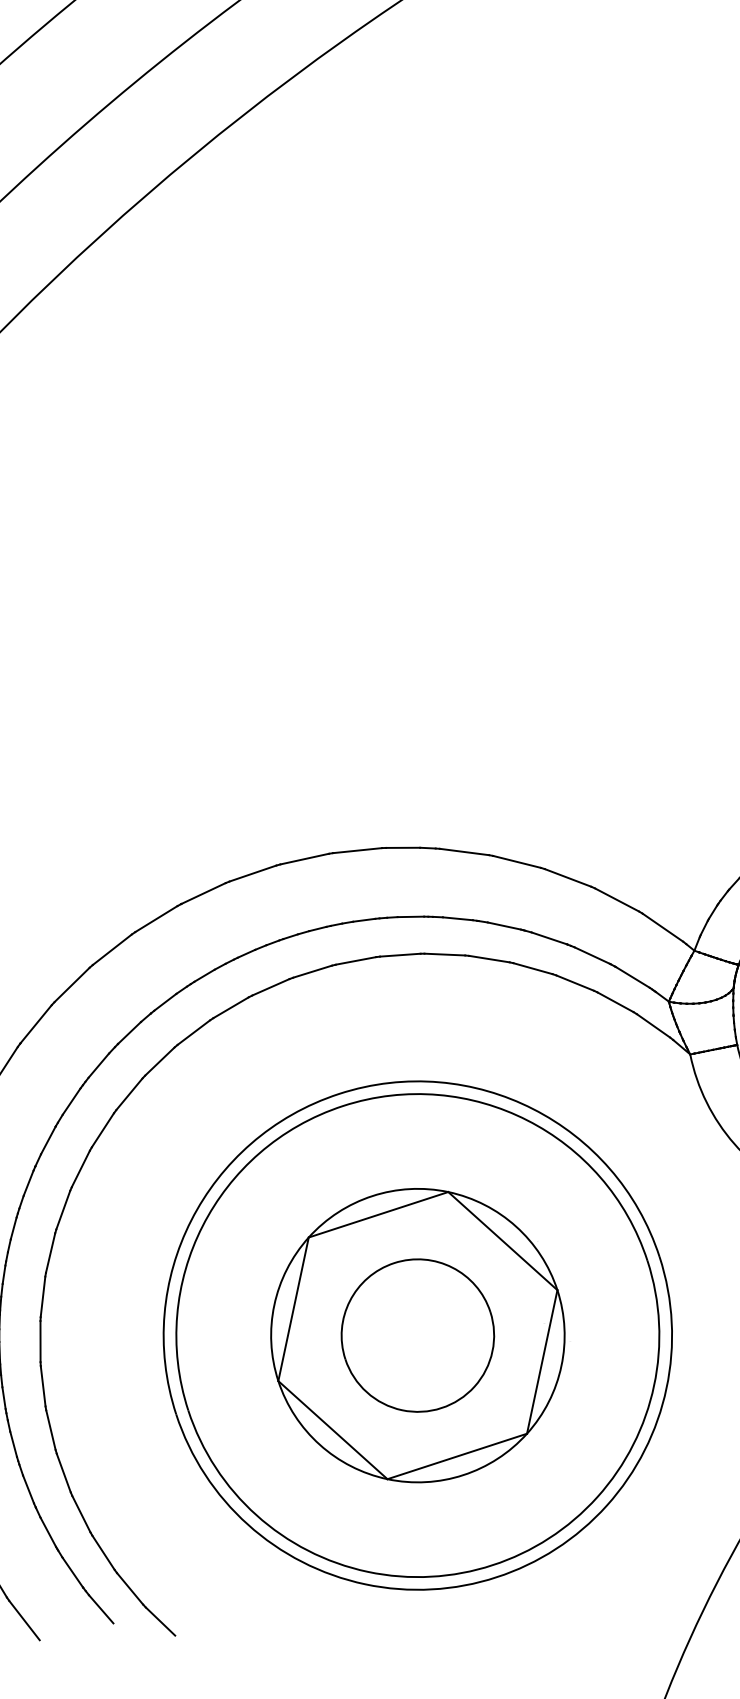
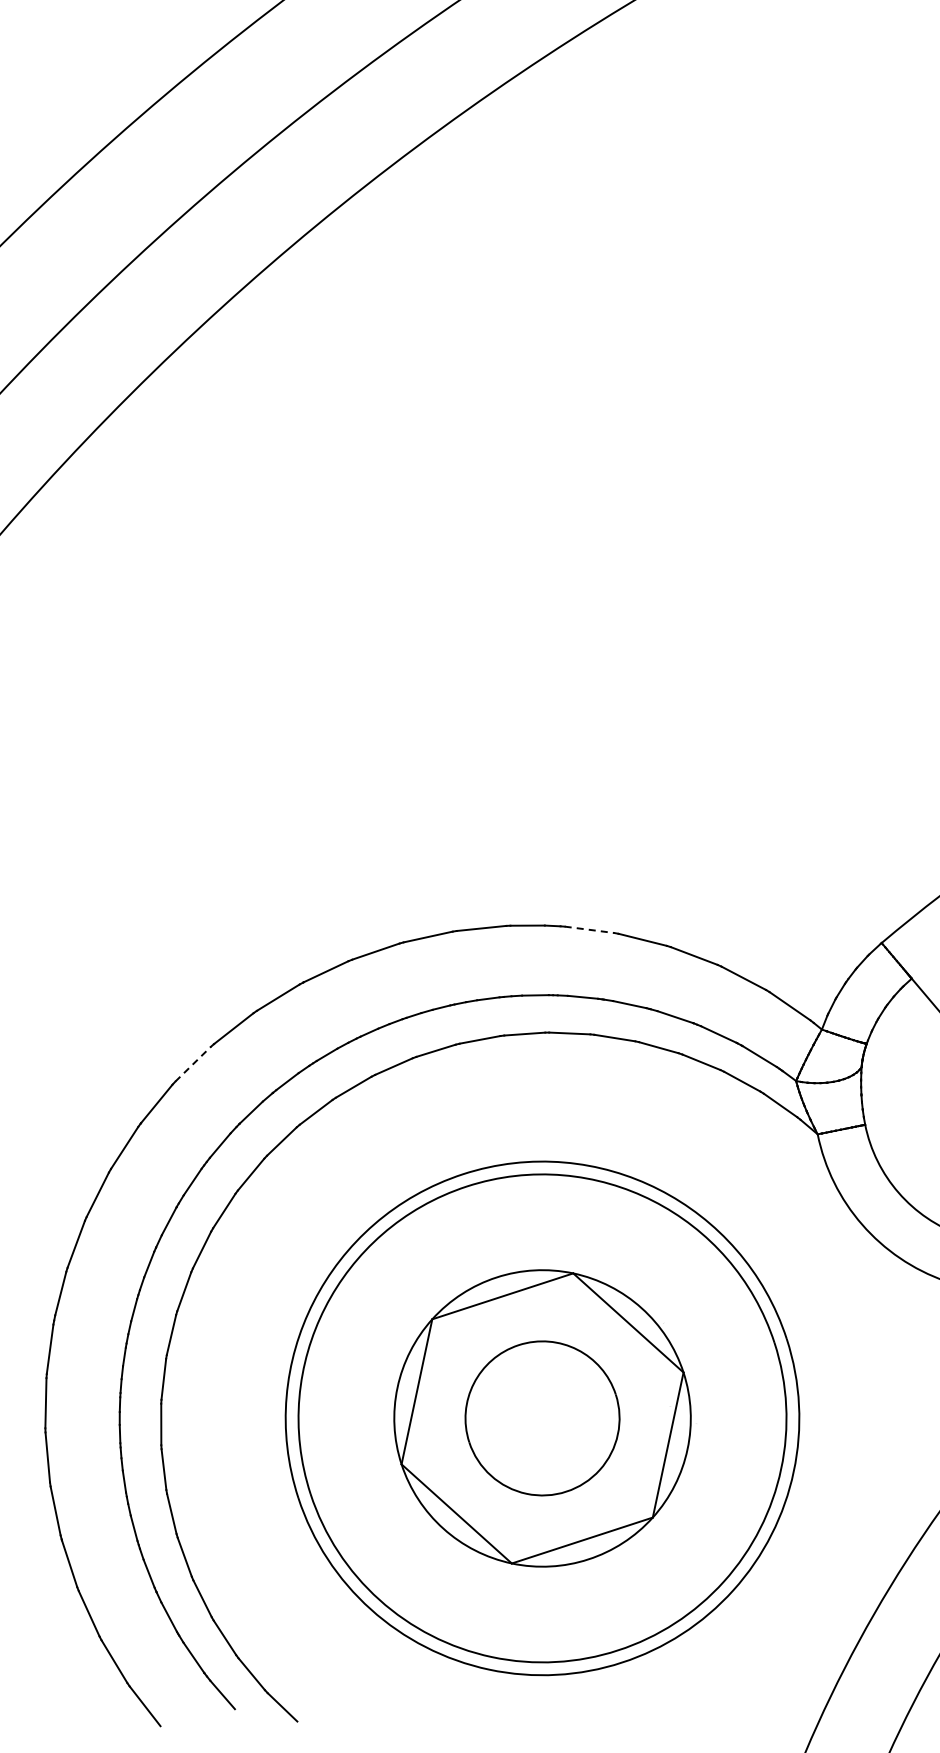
line: (465, 851) -> (590, 929), solid -> dashed
line: (72, 985) -> (193, 1064), solid -> dashed

